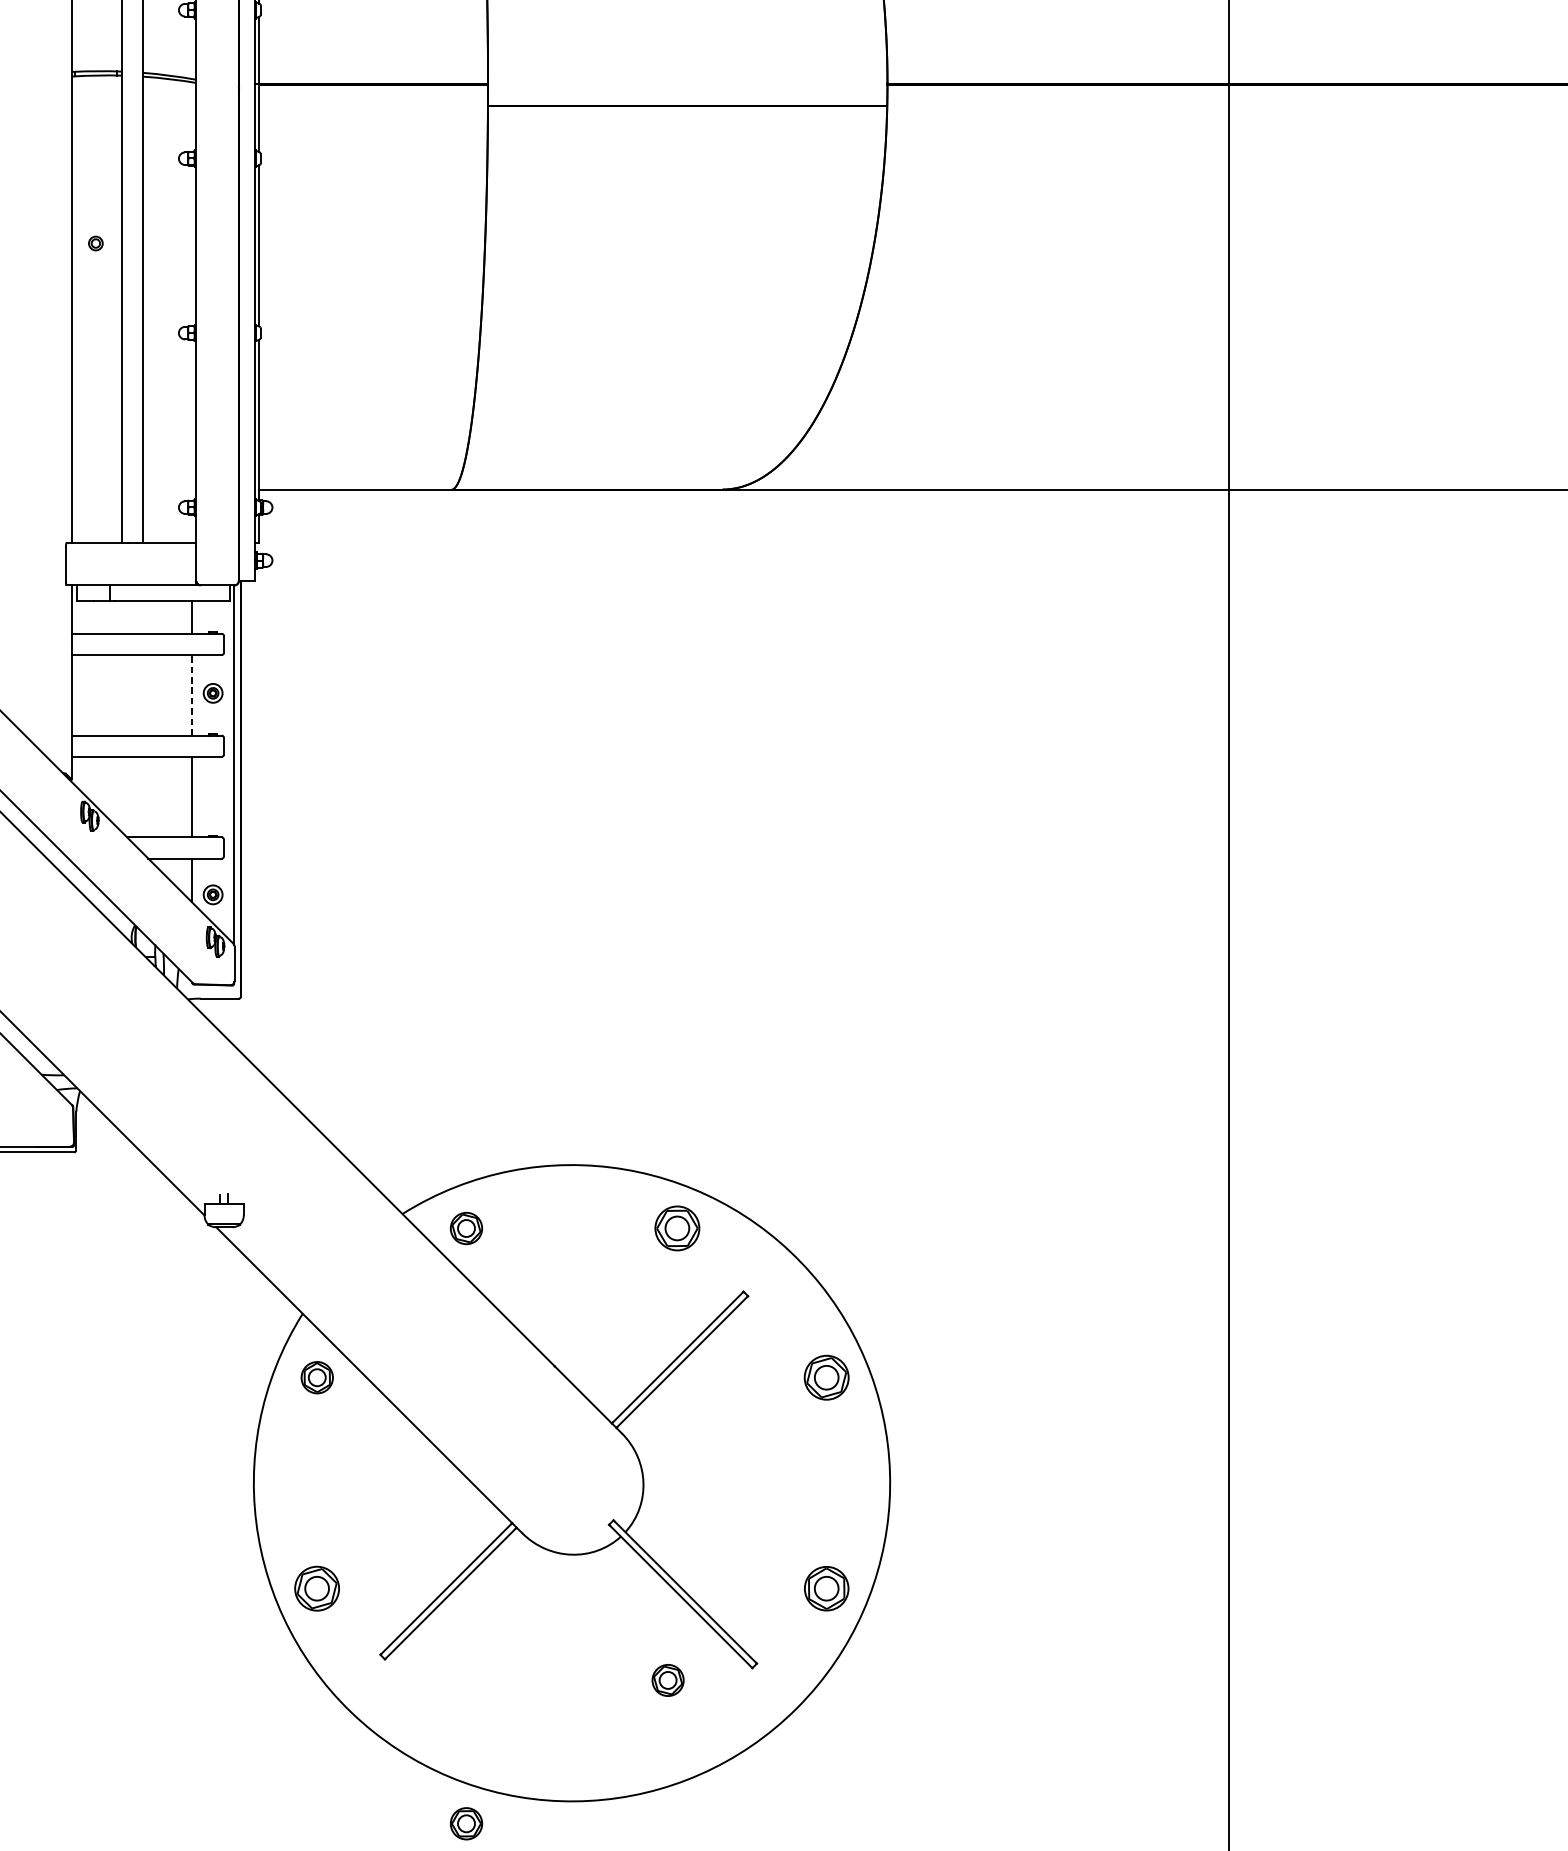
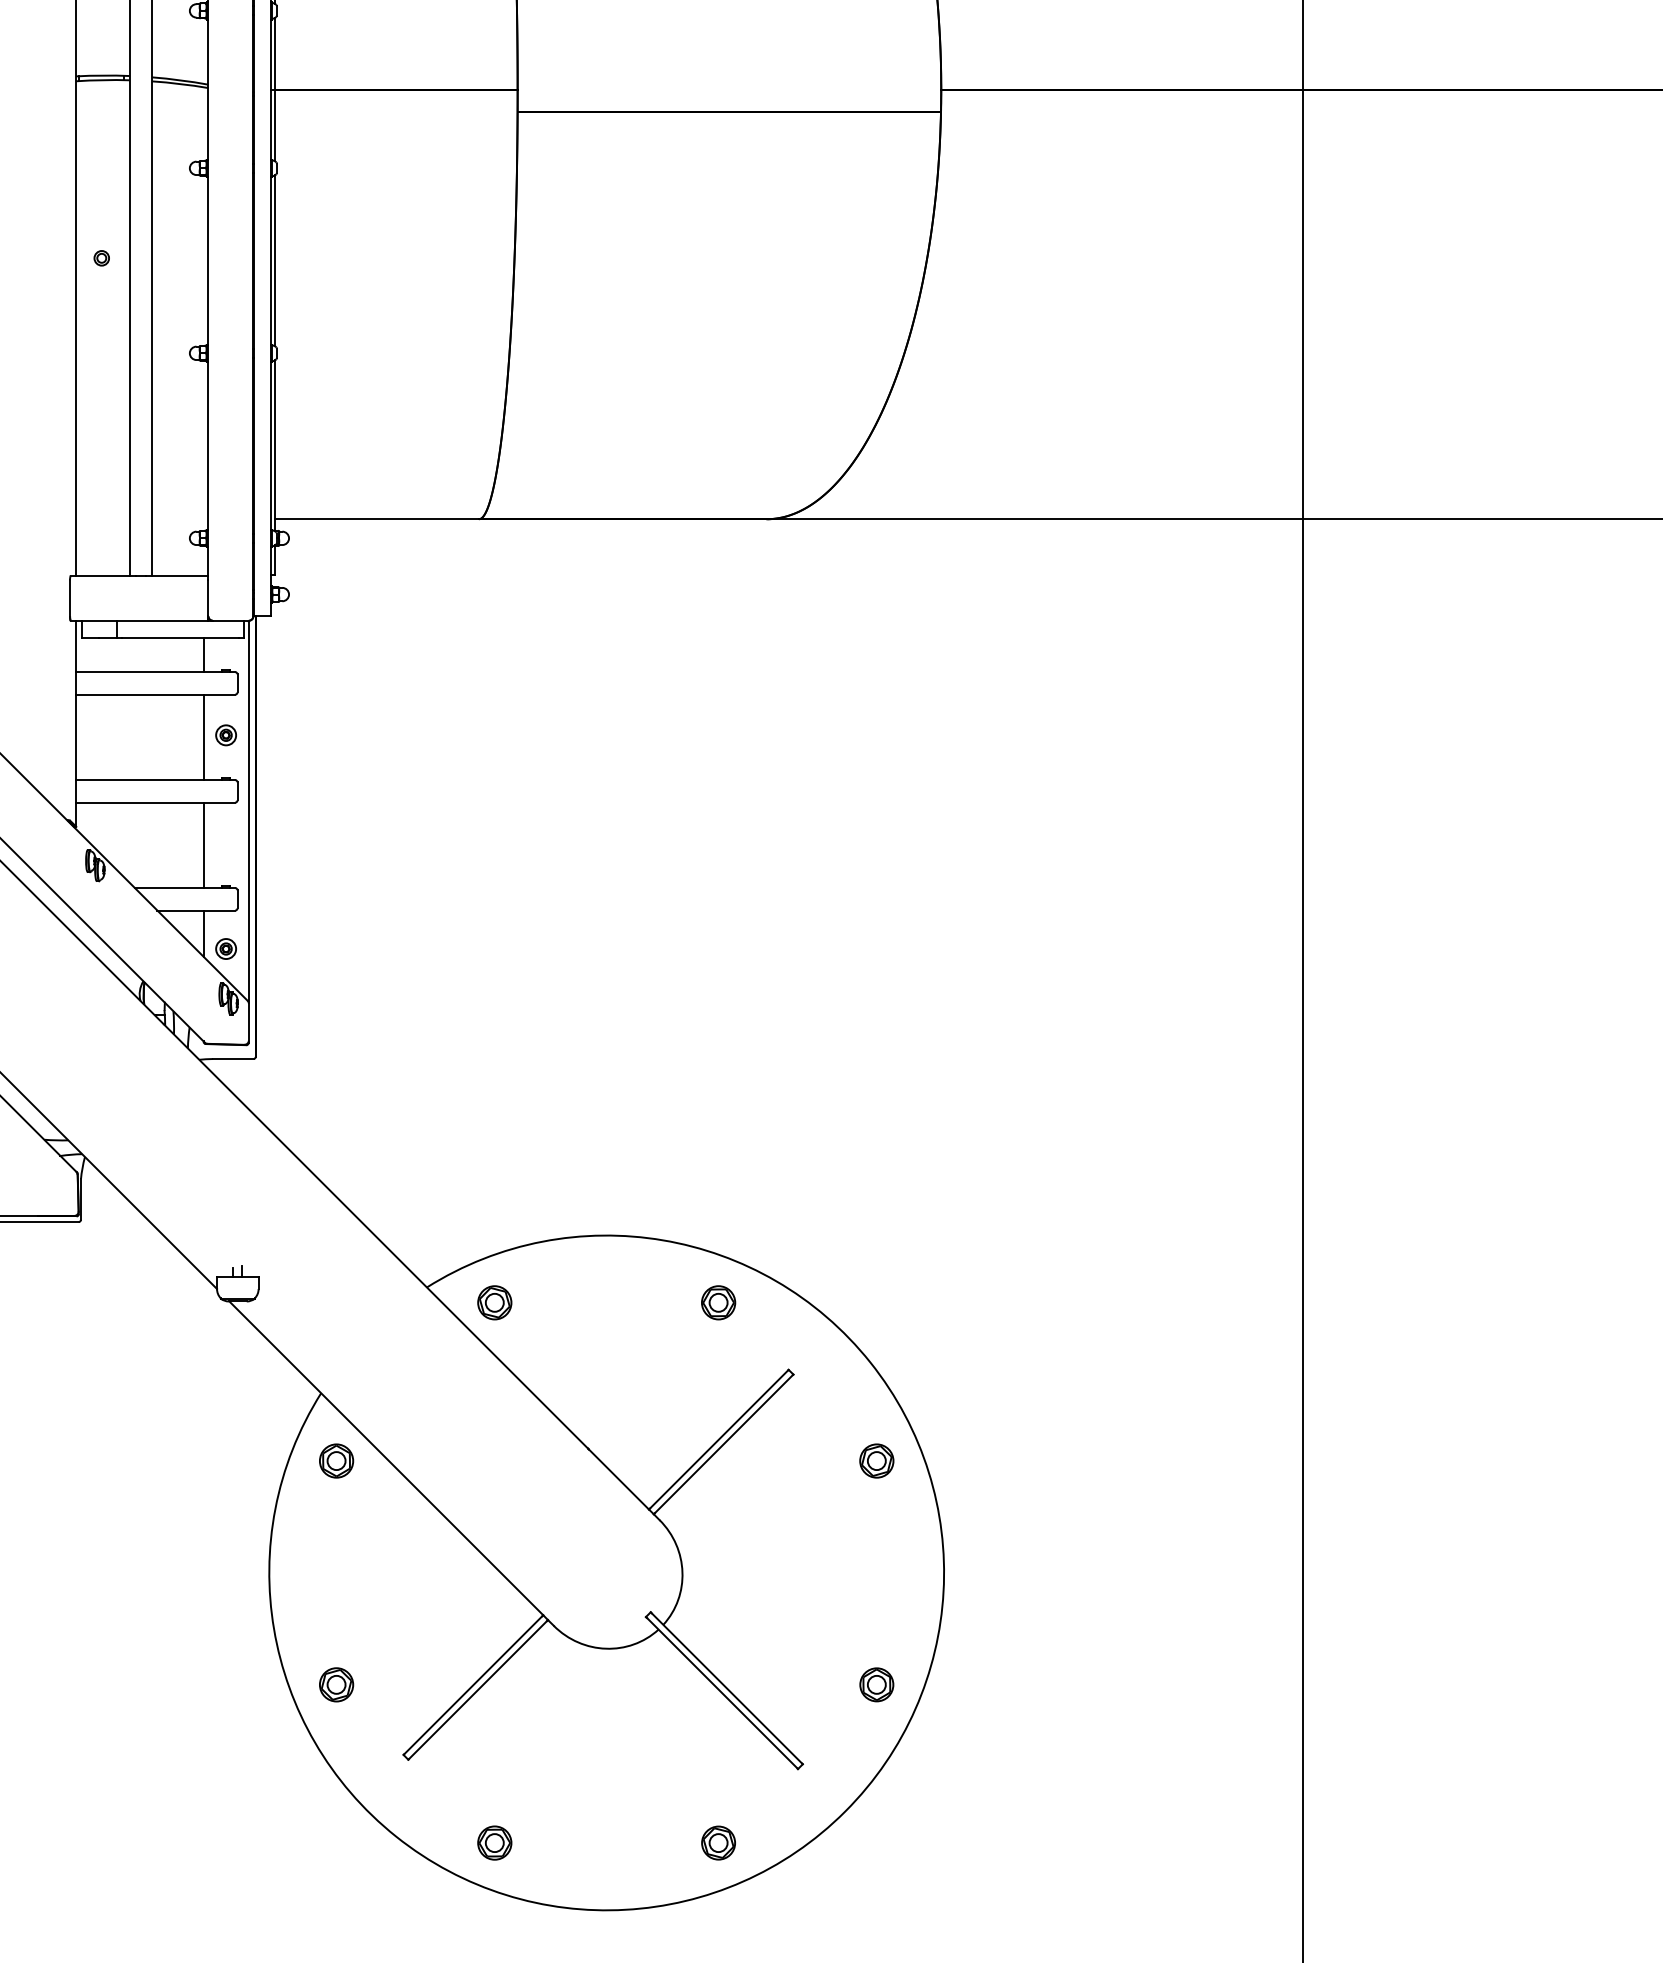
line: (191, 695) -> (203, 737), dashed -> solid
part: (677, 1228) -> (718, 1302), size x0.71
part: (826, 1377) -> (876, 1460), size x0.71
part: (317, 1588) -> (336, 1684), size x0.71
part: (826, 1588) -> (876, 1684), size x0.71
part: (668, 1679) -> (718, 1842), moved
part: (466, 1823) -> (494, 1842), moved

